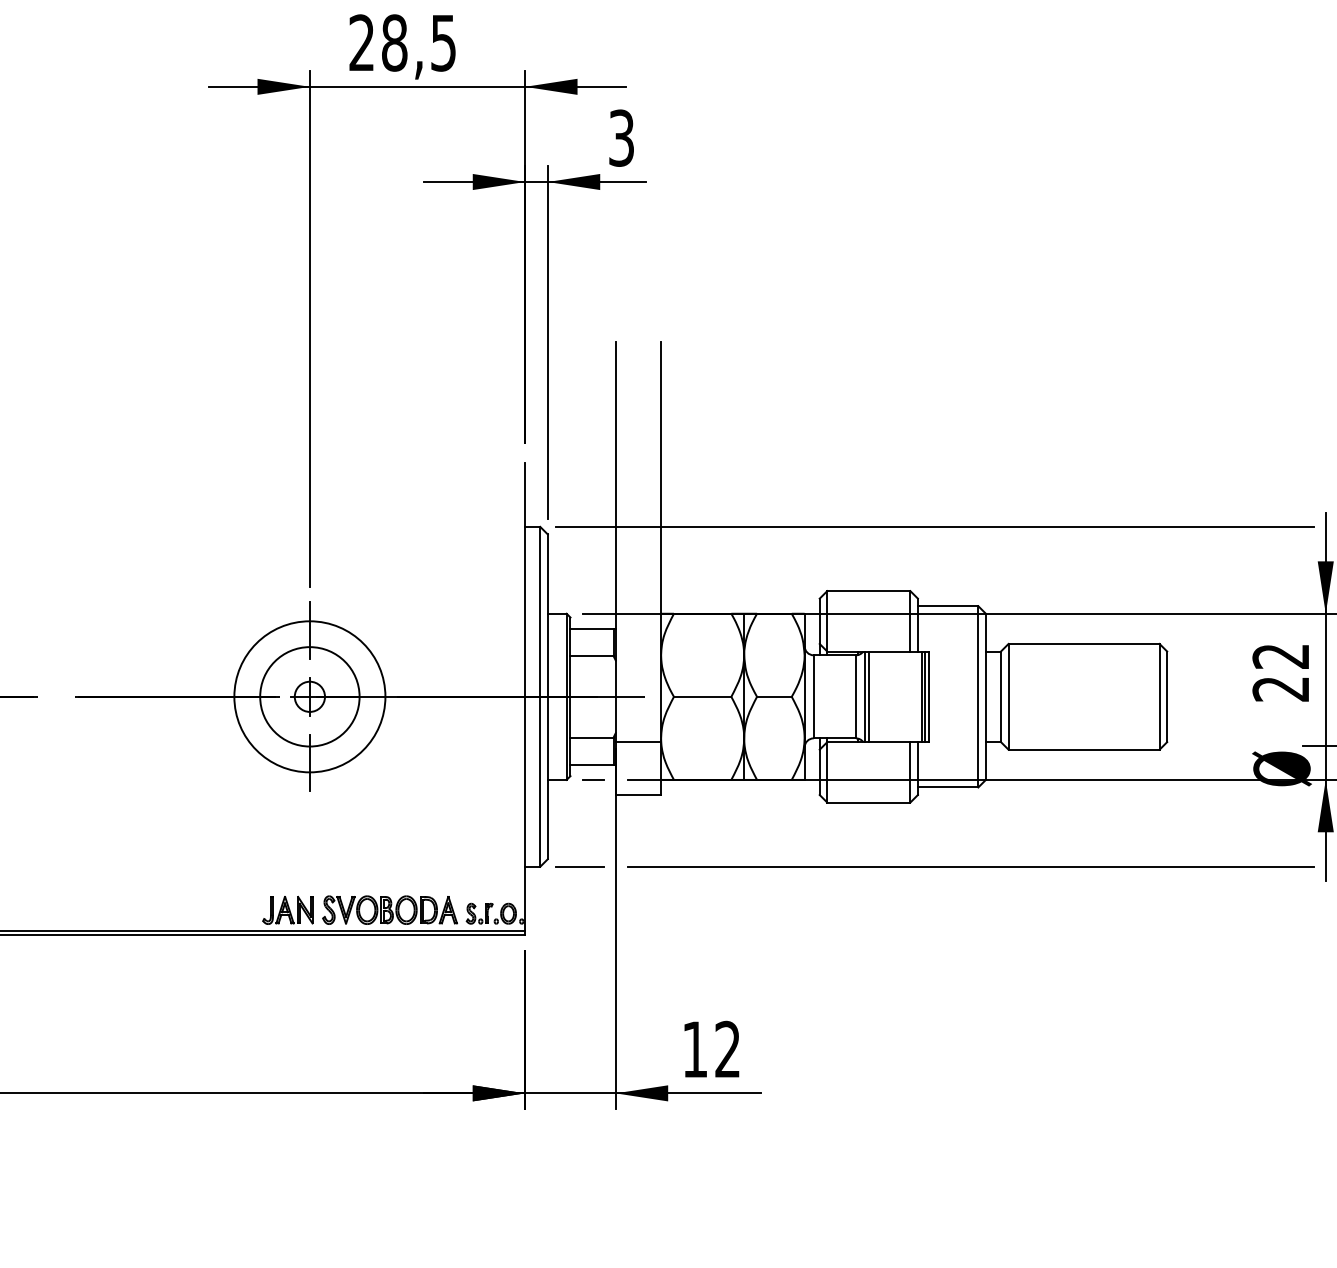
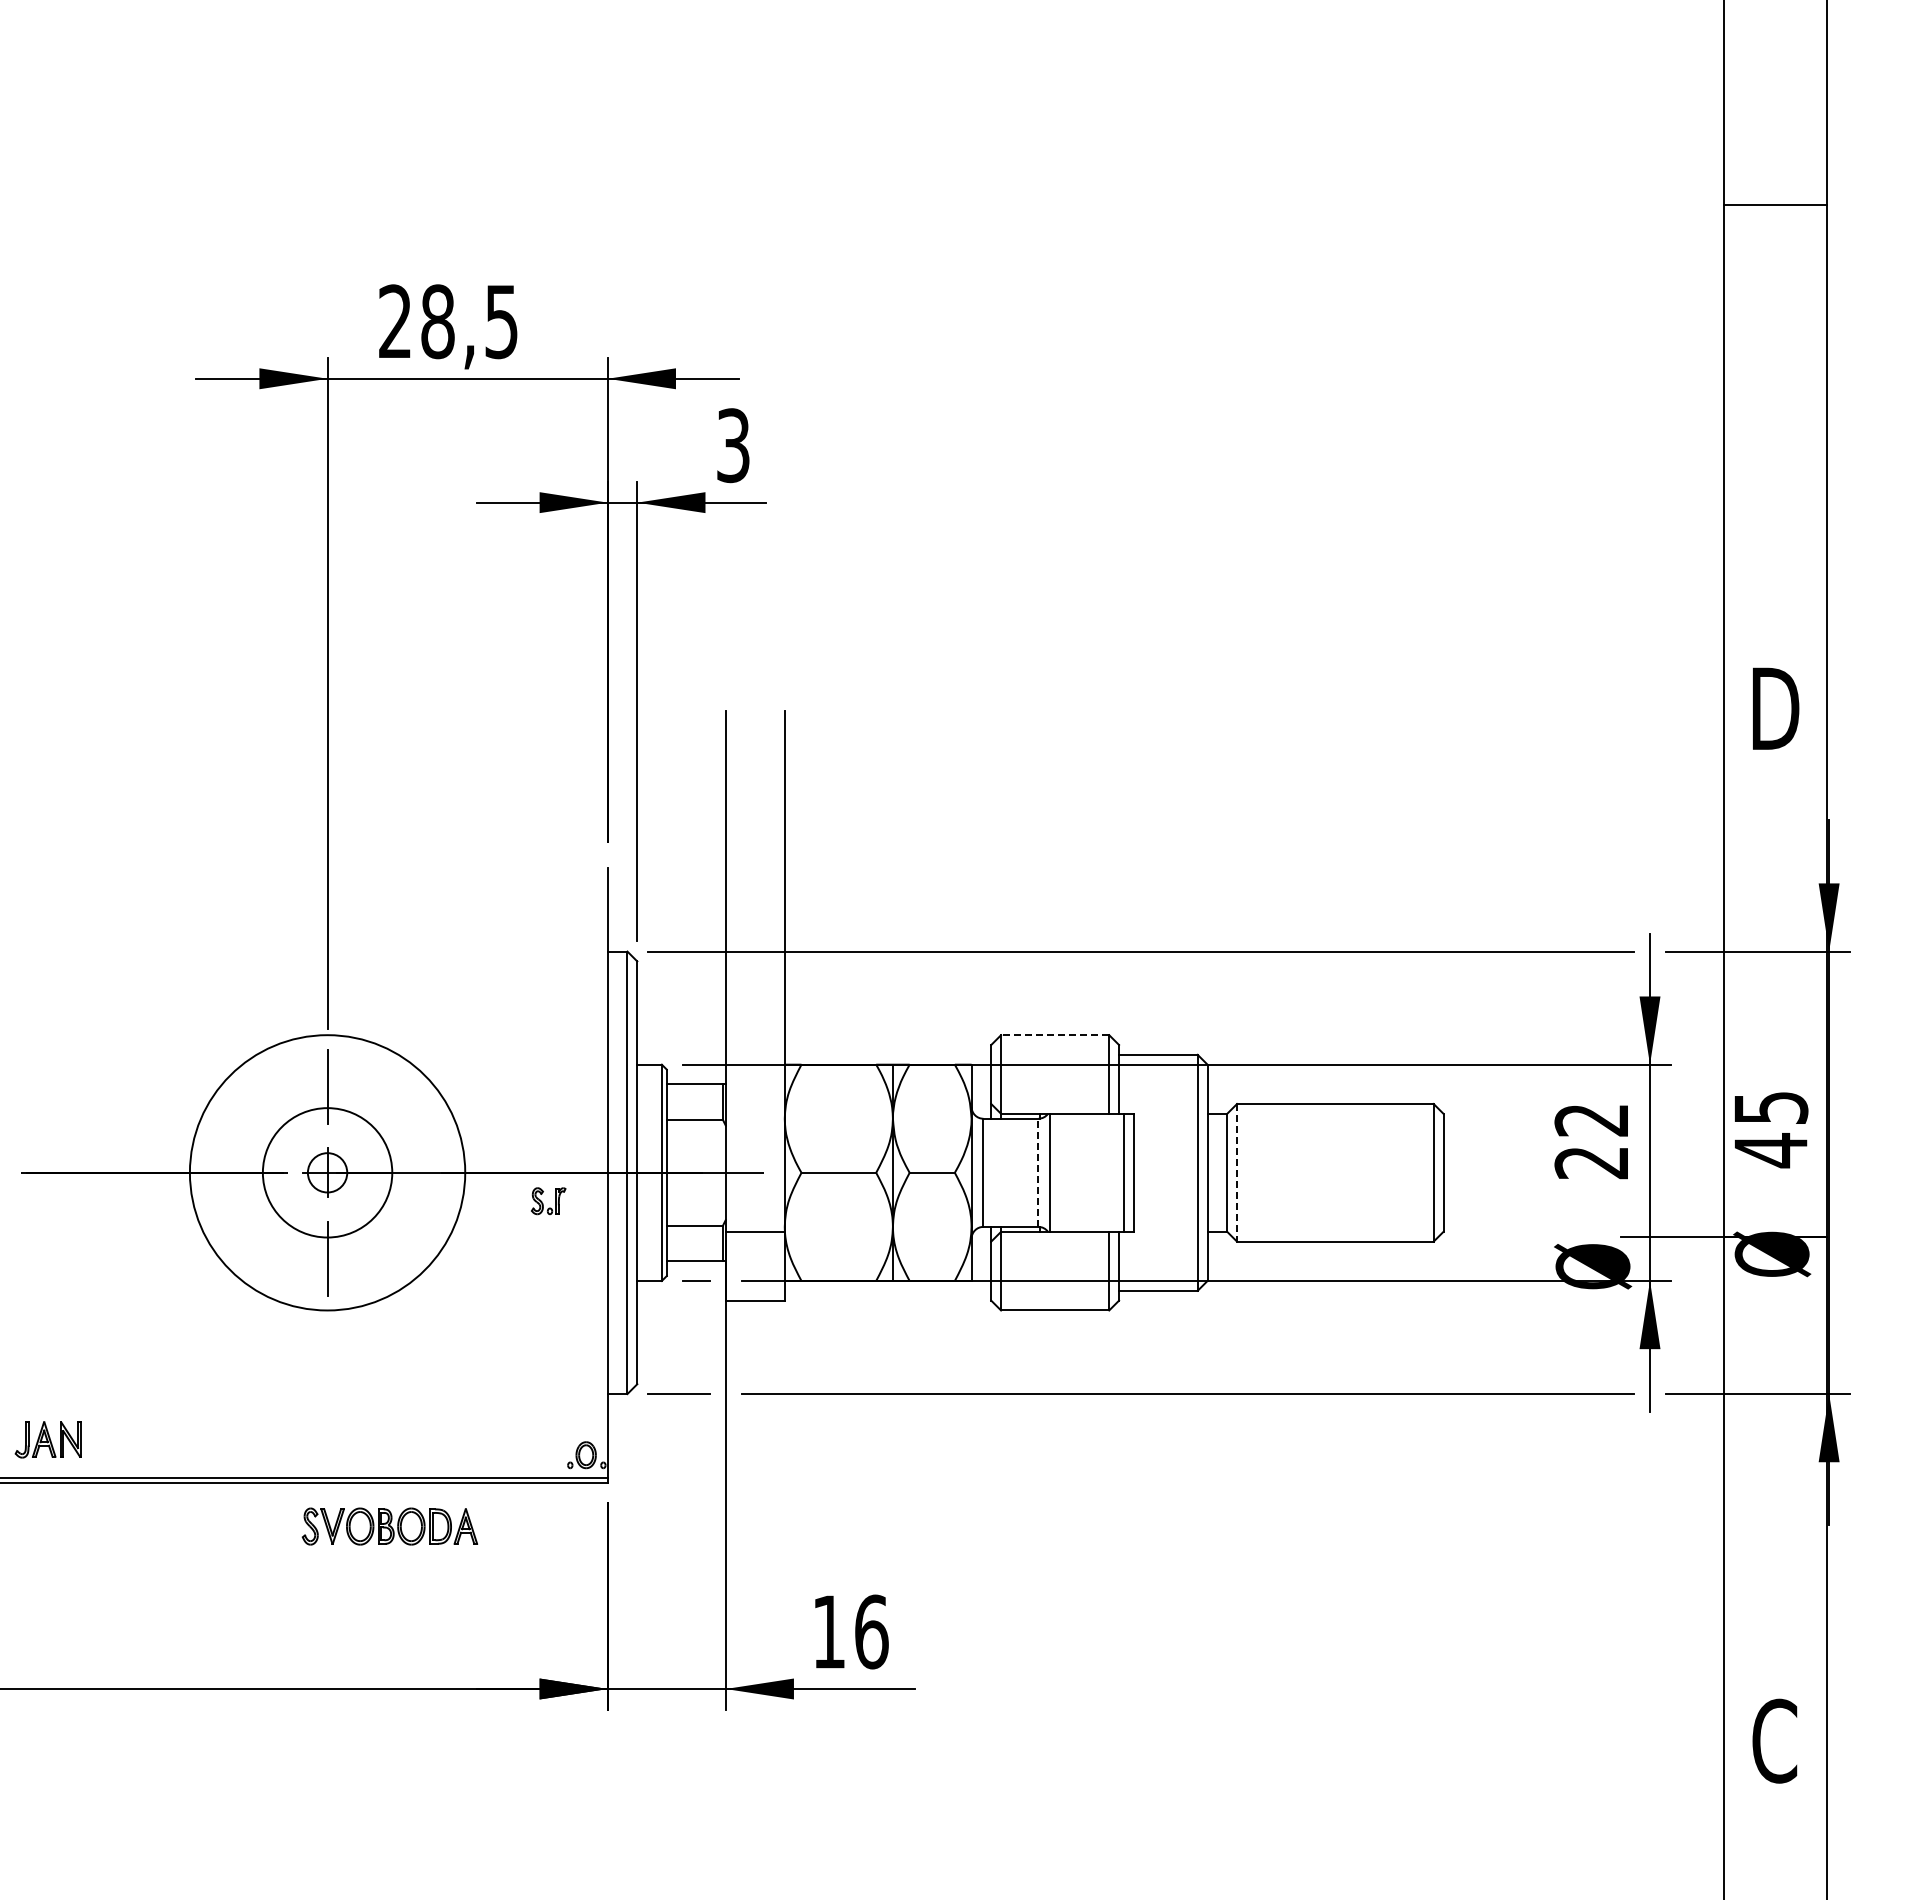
line: (868, 591) -> (1054, 1035), solid -> dashed
circle: (309, 696) -> (327, 1172), size x1.4
line: (856, 696) -> (1038, 1172), solid -> dashed
line: (869, 696) -> (1055, 1172), removed
line: (925, 696) -> (1128, 1172), removed
line: (1008, 696) -> (1237, 1172), solid -> dashed
part: (287, 910) -> (47, 1439), moved
part: (389, 910) -> (389, 1526), moved
part: (479, 913) -> (548, 1201), moved
text: (727, 1049) -> (871, 1631), 12 -> 16

